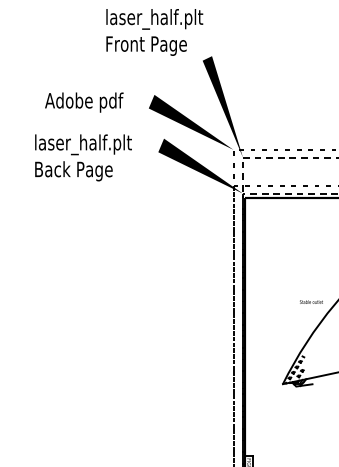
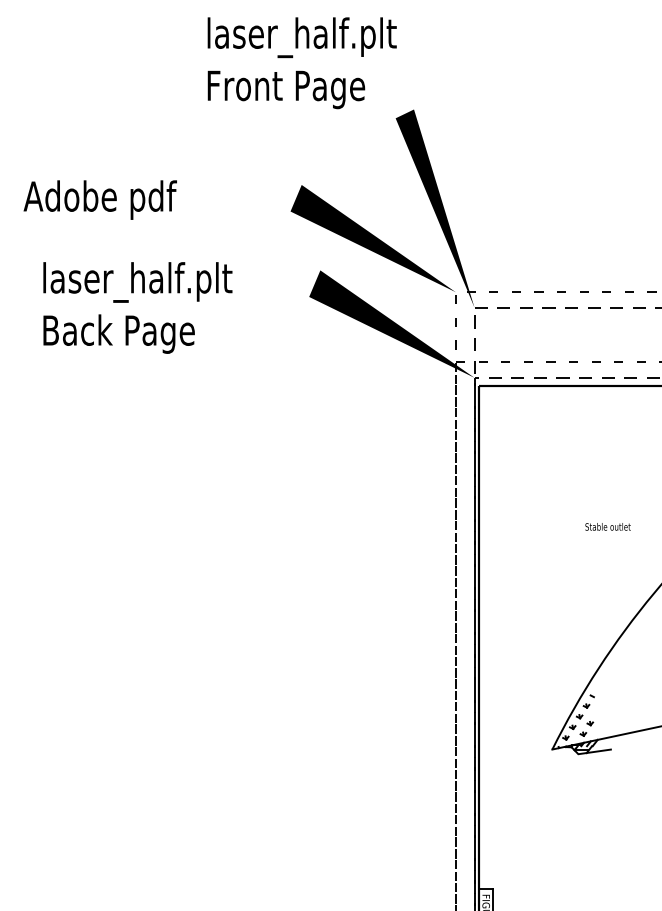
text: (84, 102) -> (100, 199), moved
text: (83, 157) -> (137, 307), moved
text: (311, 301) -> (608, 525), moved

